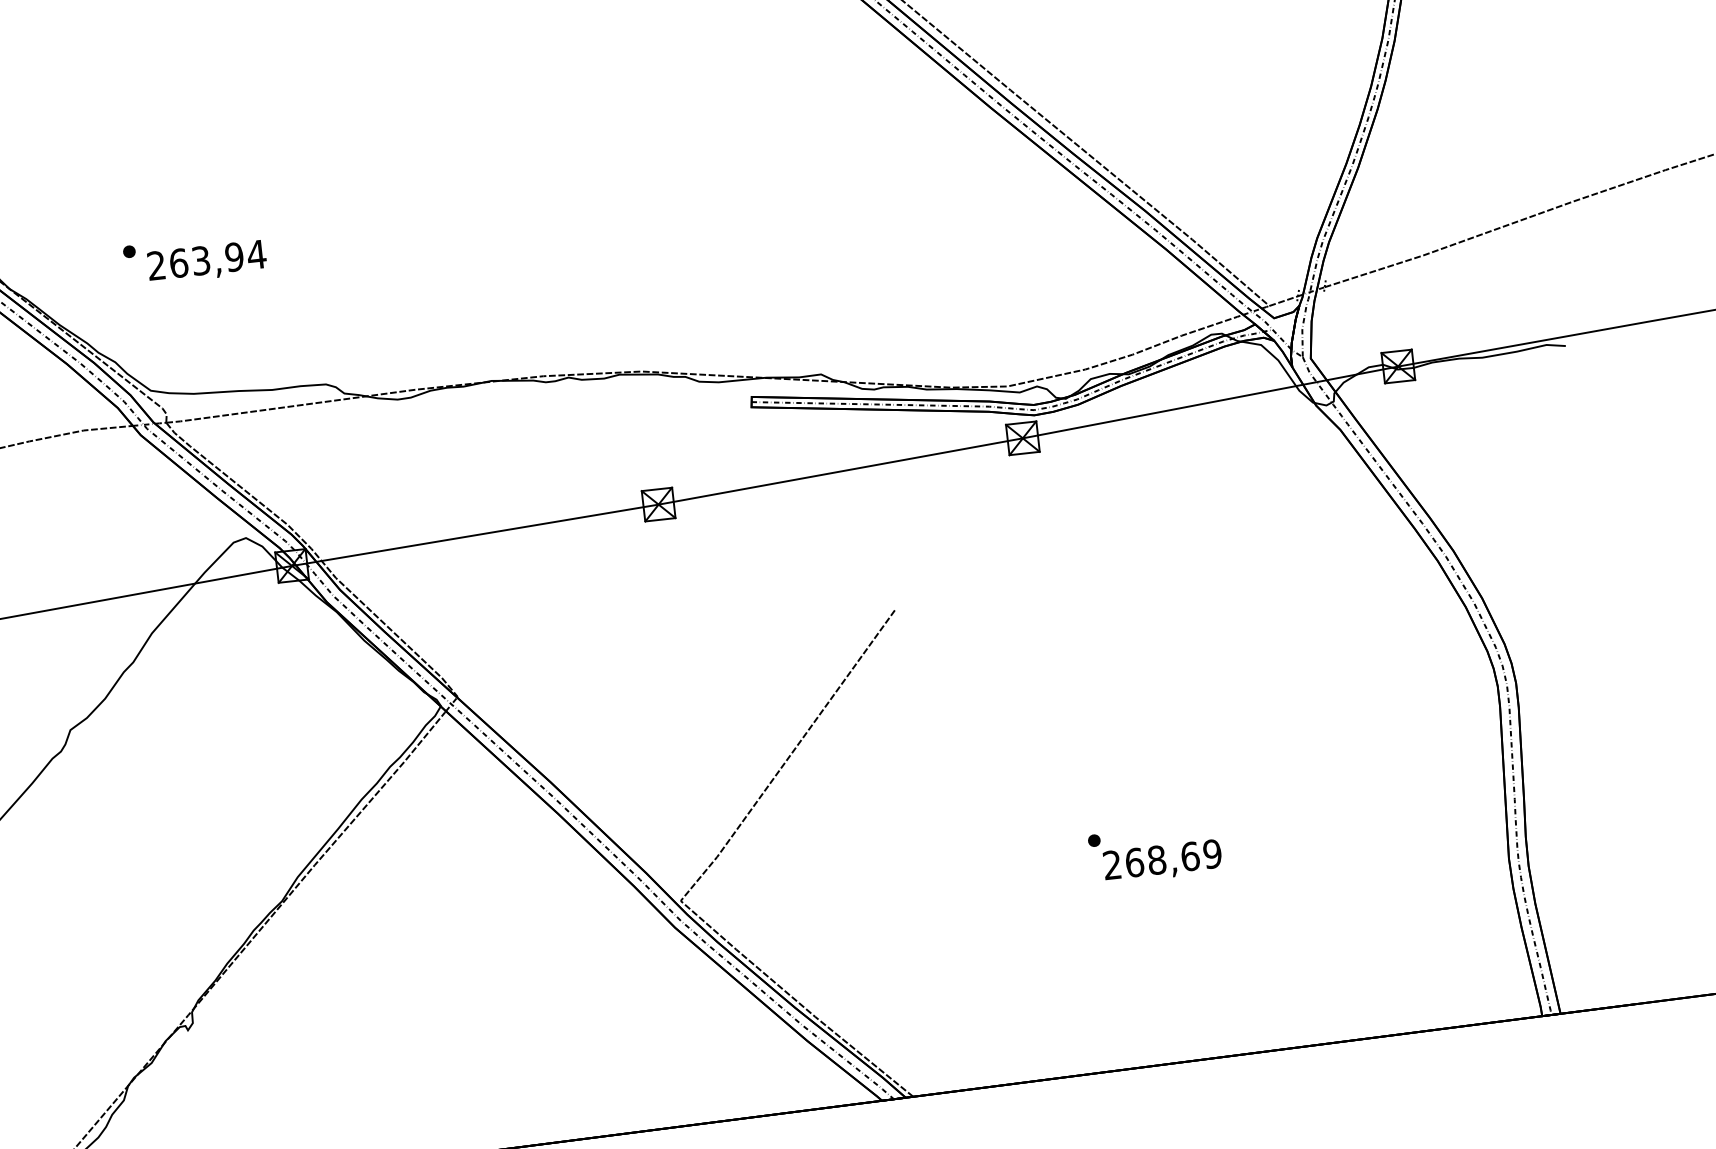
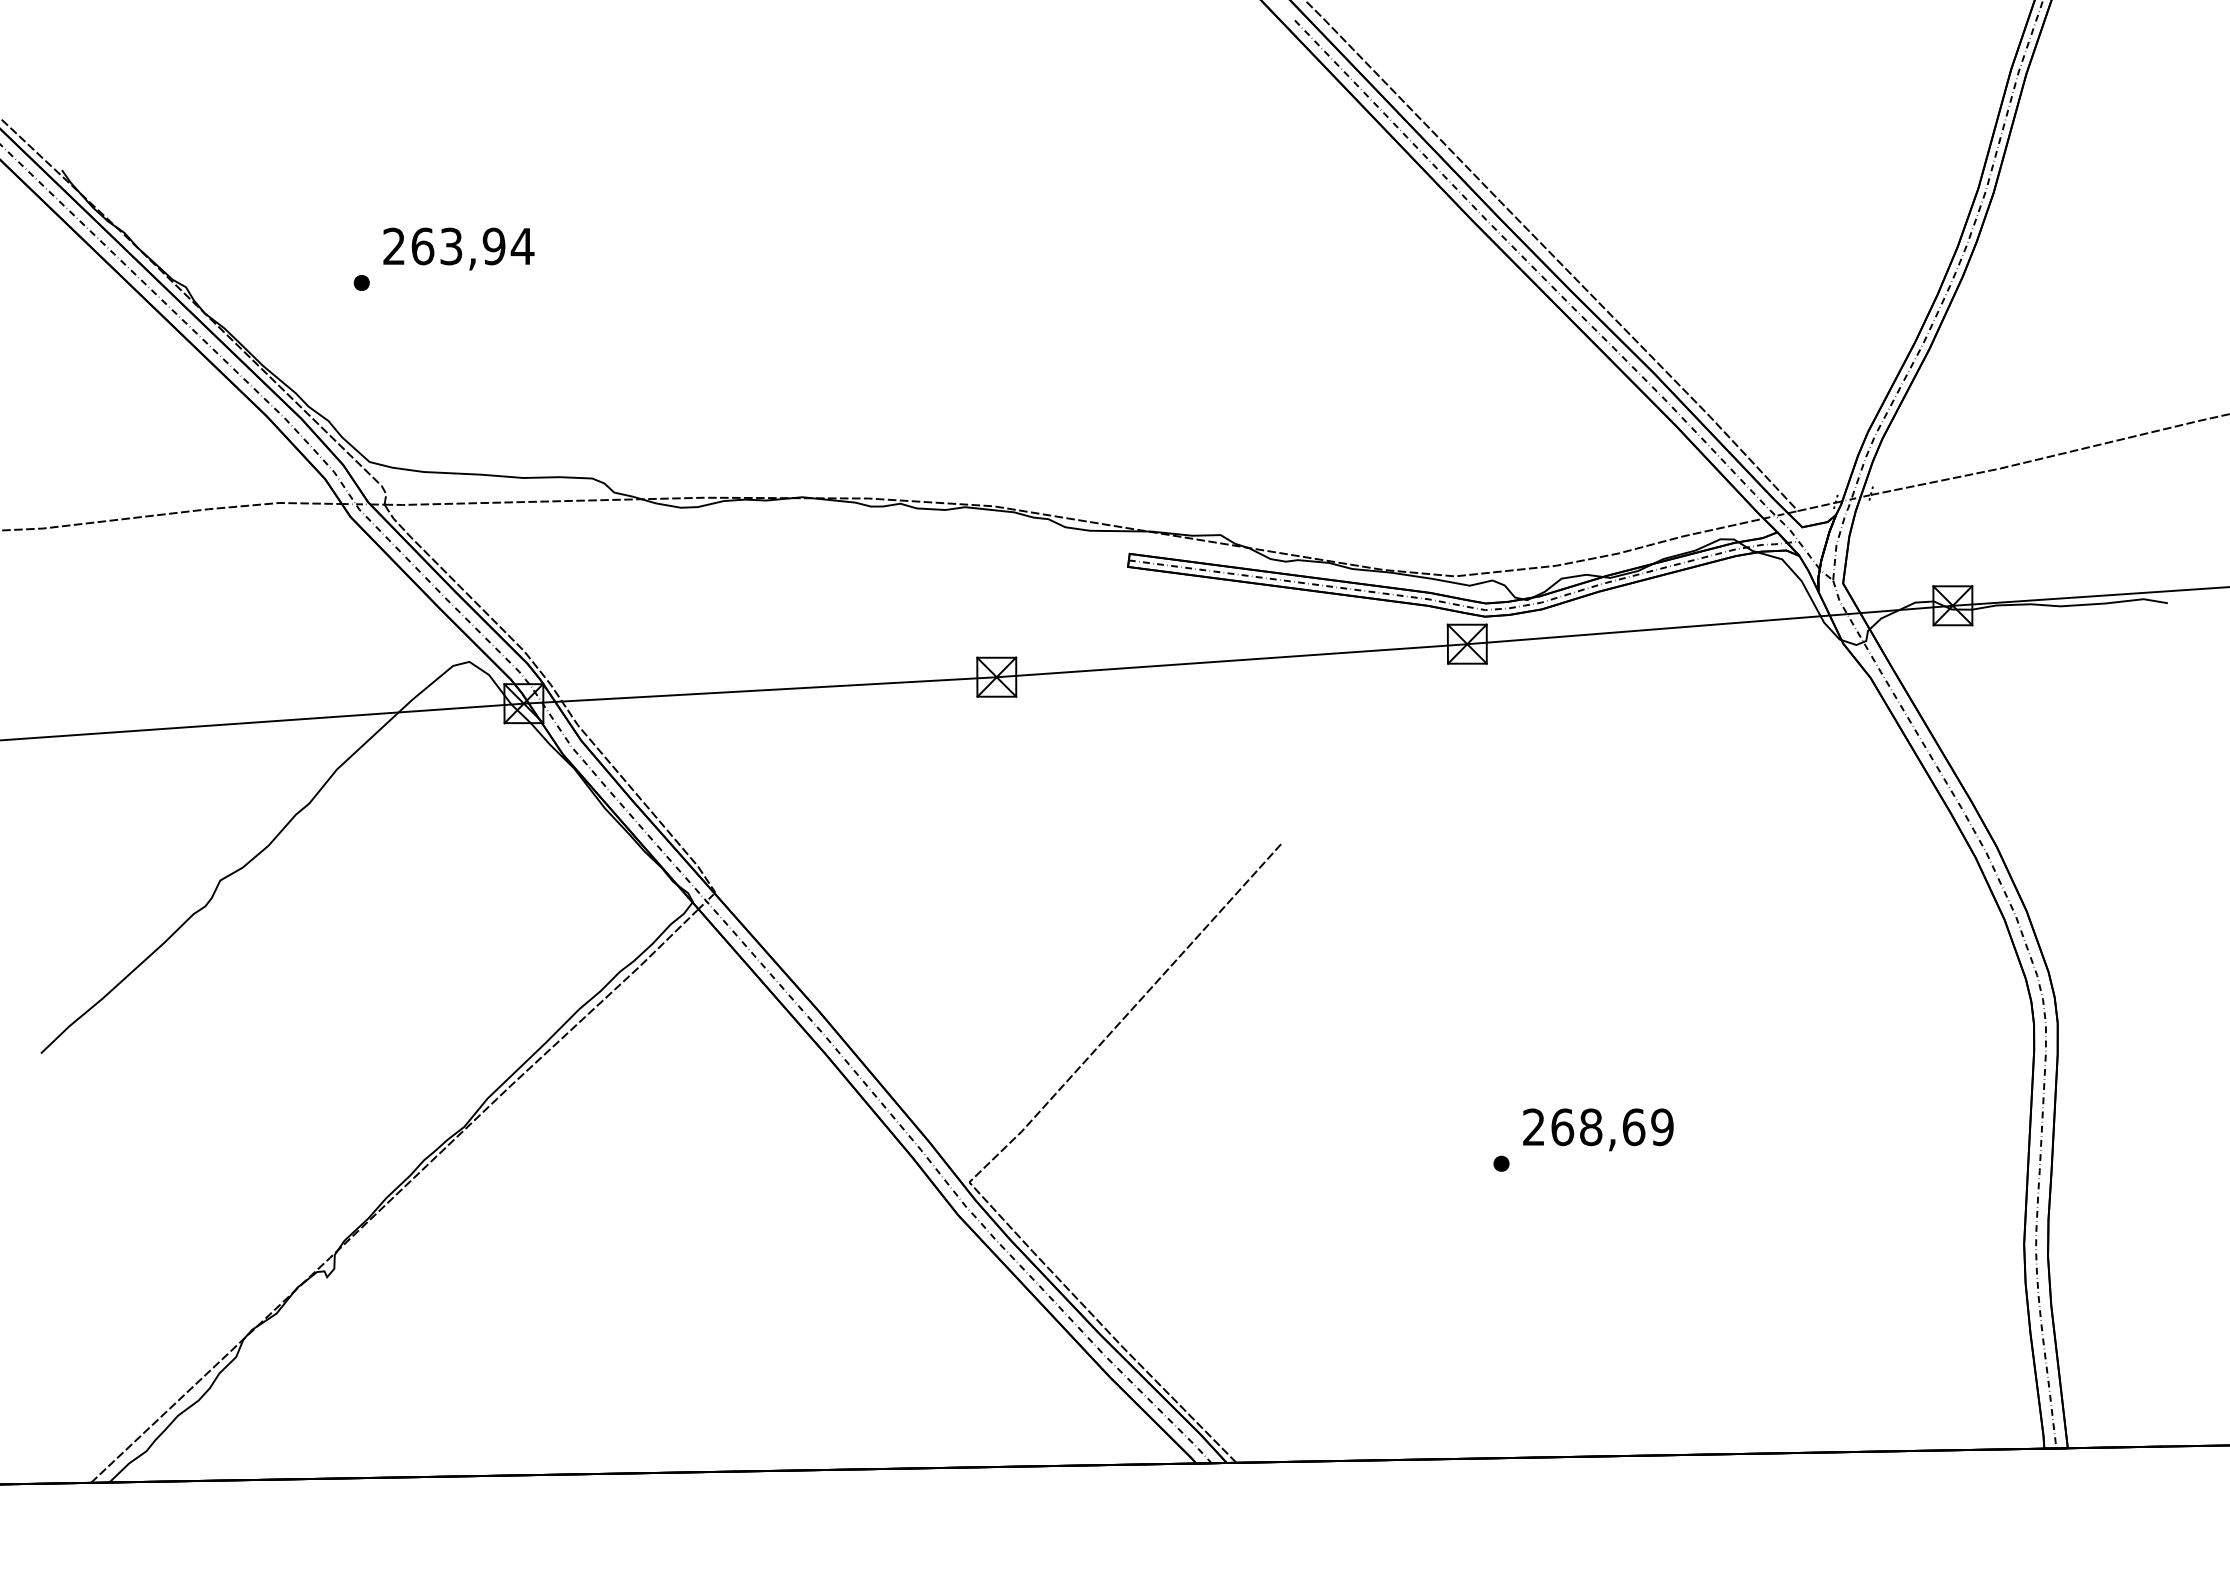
text: (206, 261) -> (458, 248), moved
text: (1162, 861) -> (1598, 1129), moved

